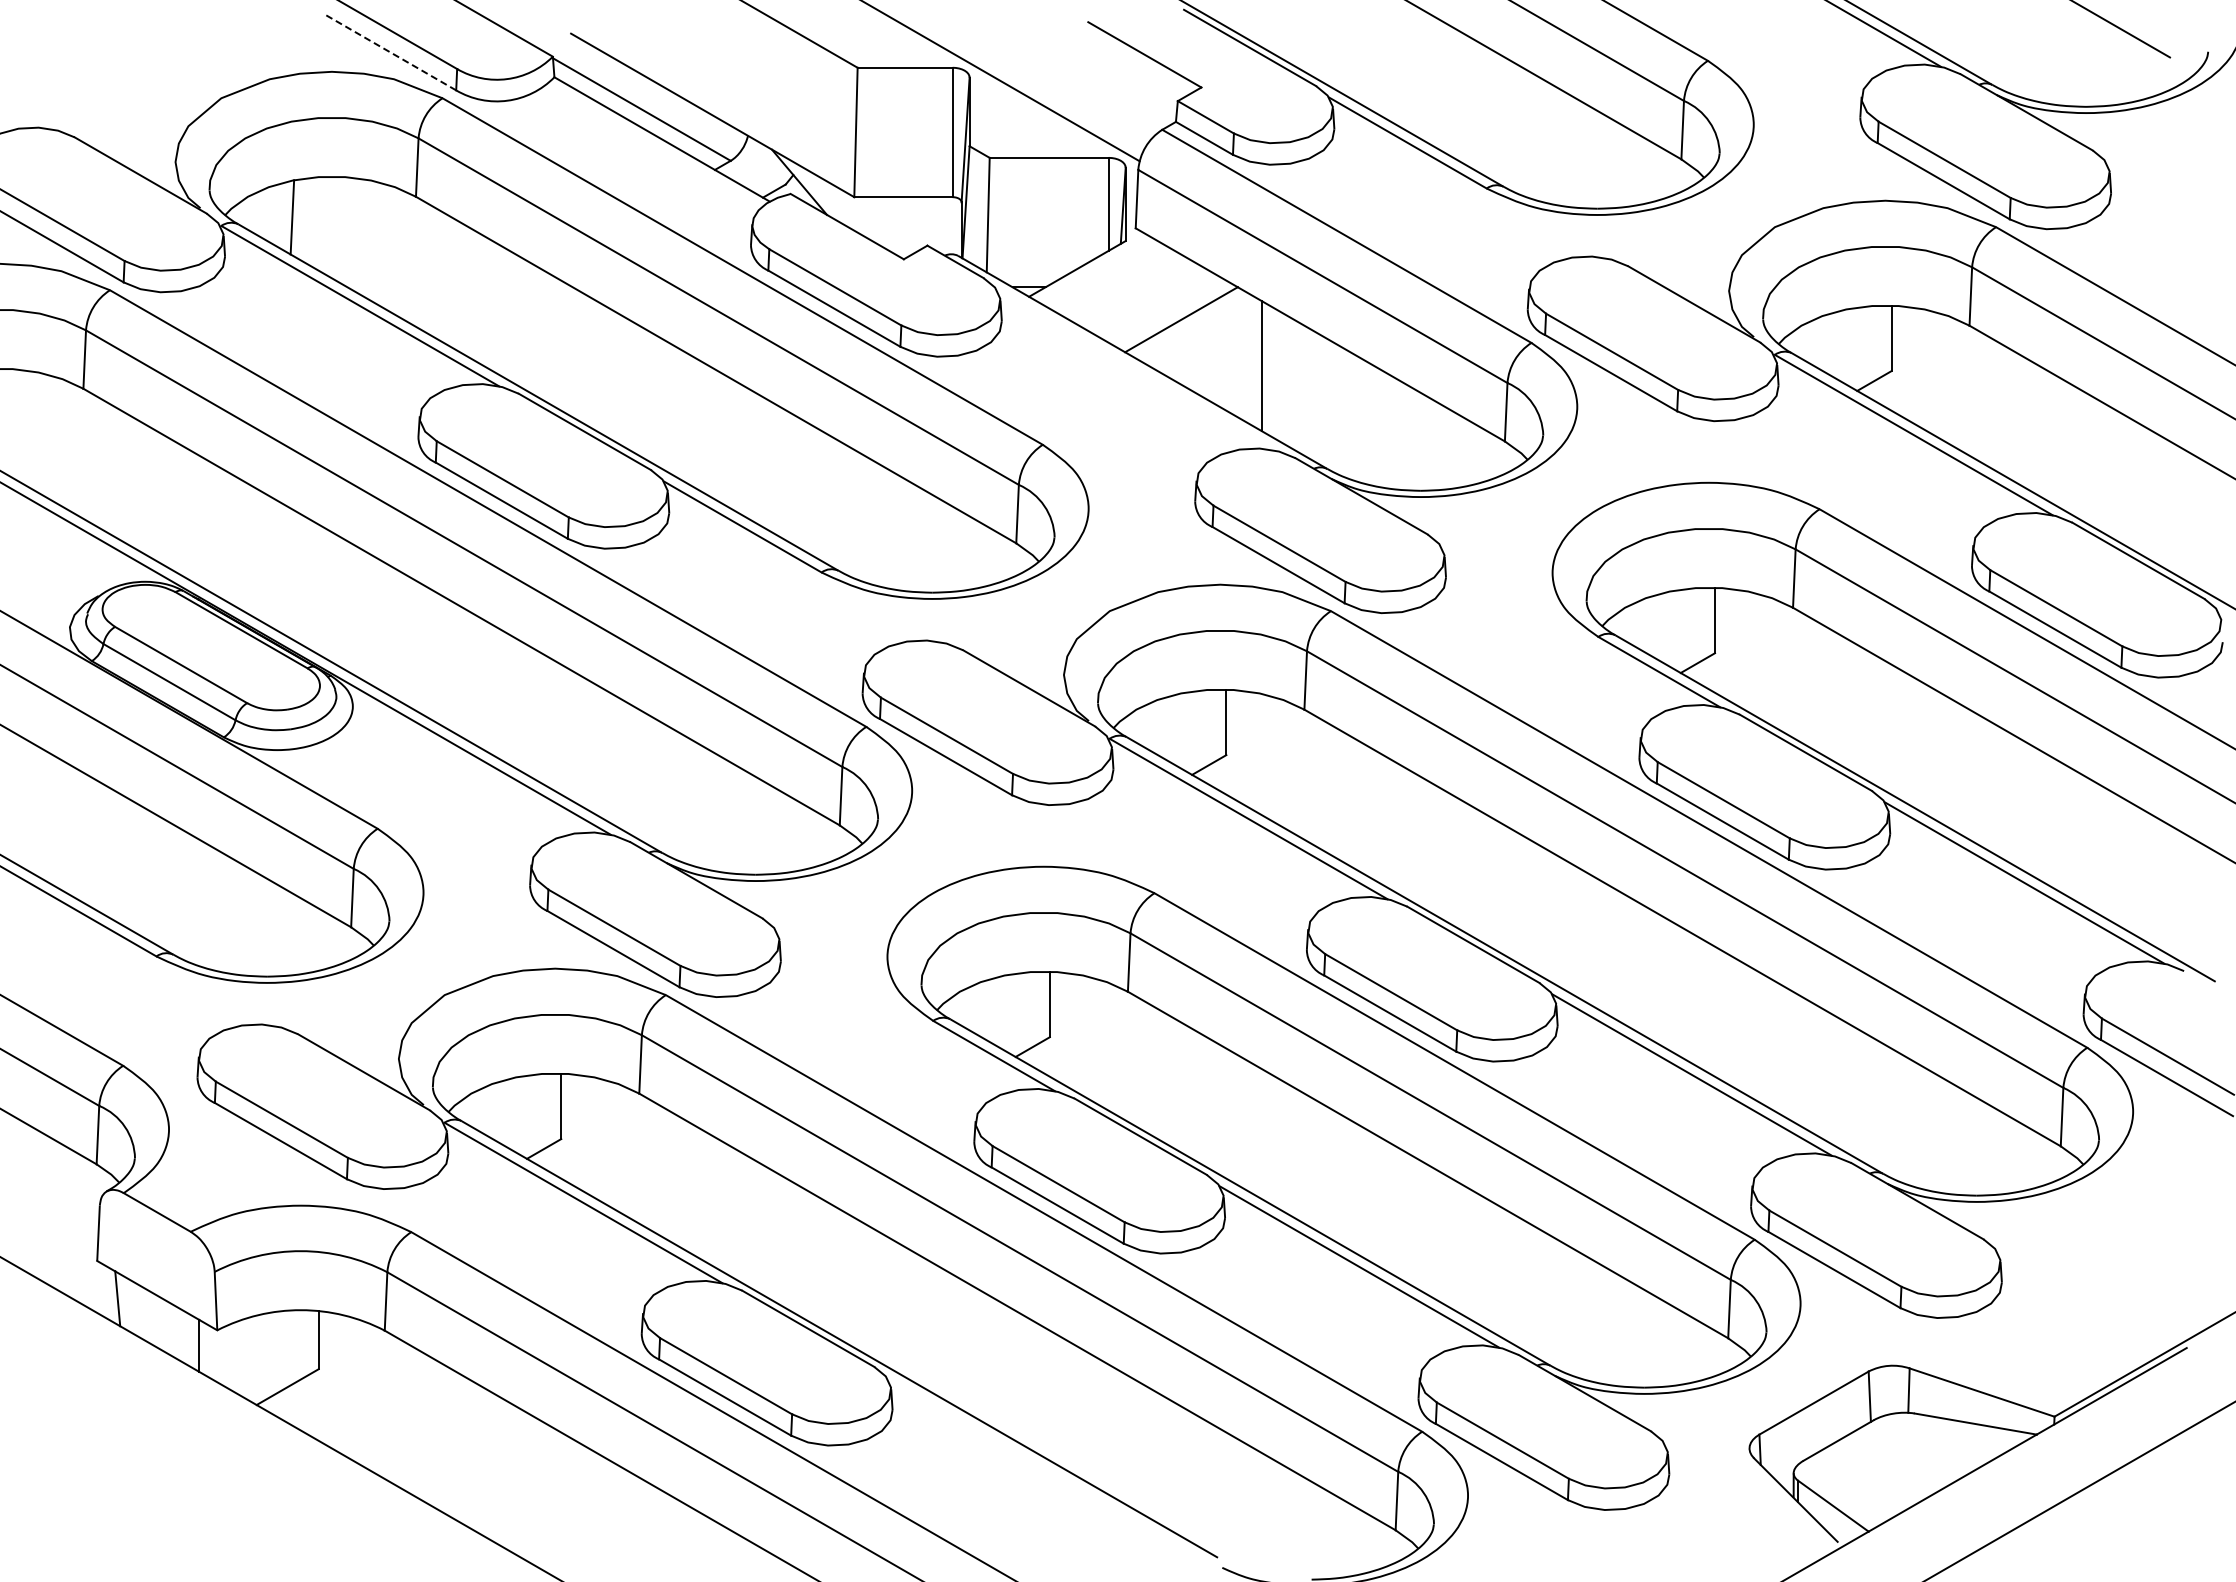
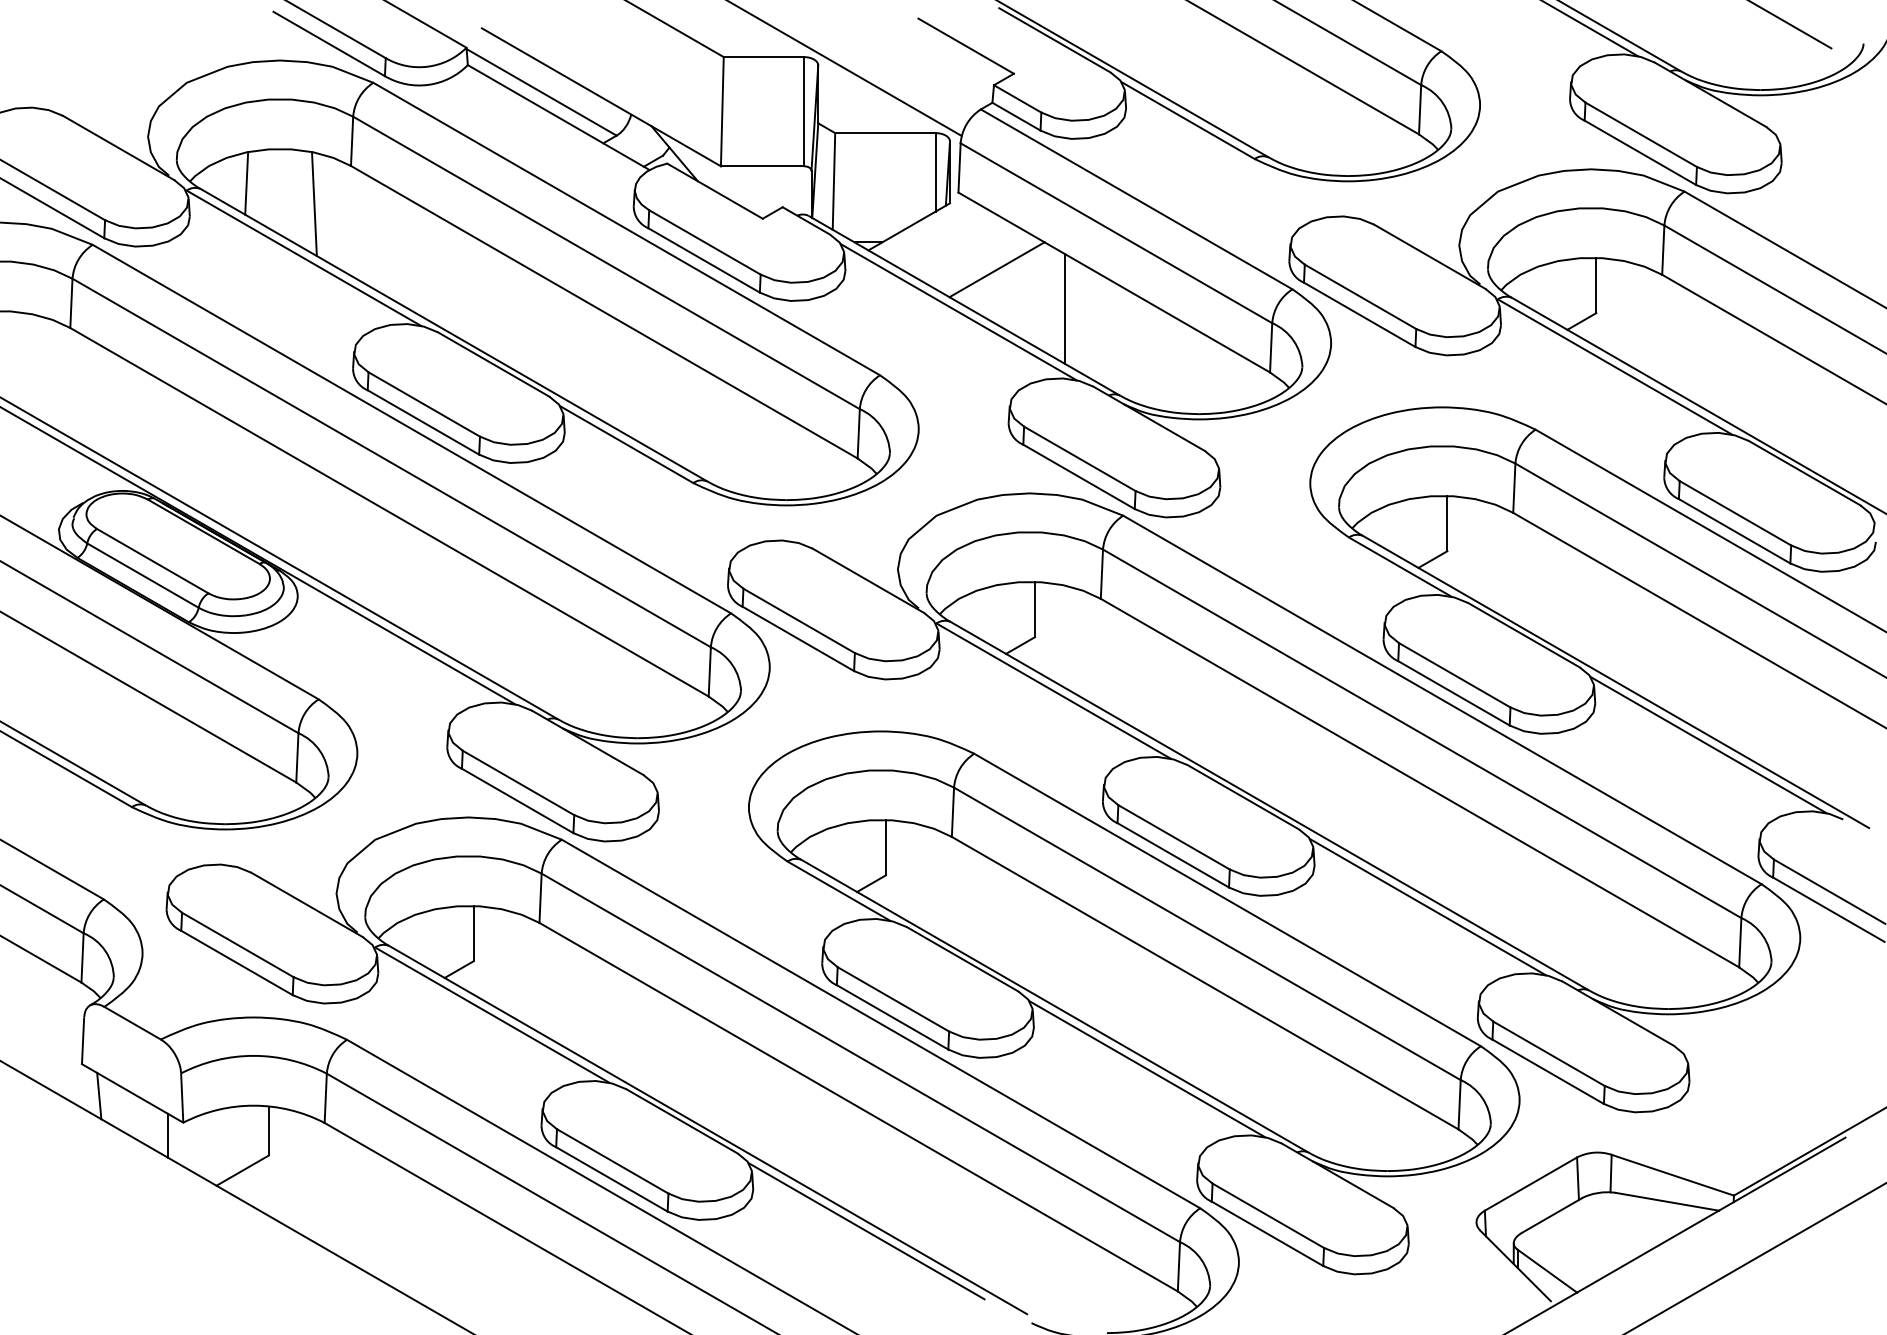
line: (389, 52) -> (328, 44), dashed -> solid
line: (372, 241) -> (314, 203), added
line: (1135, 369) -> (958, 311), added
line: (1026, 1458) -> (866, 1230), added

